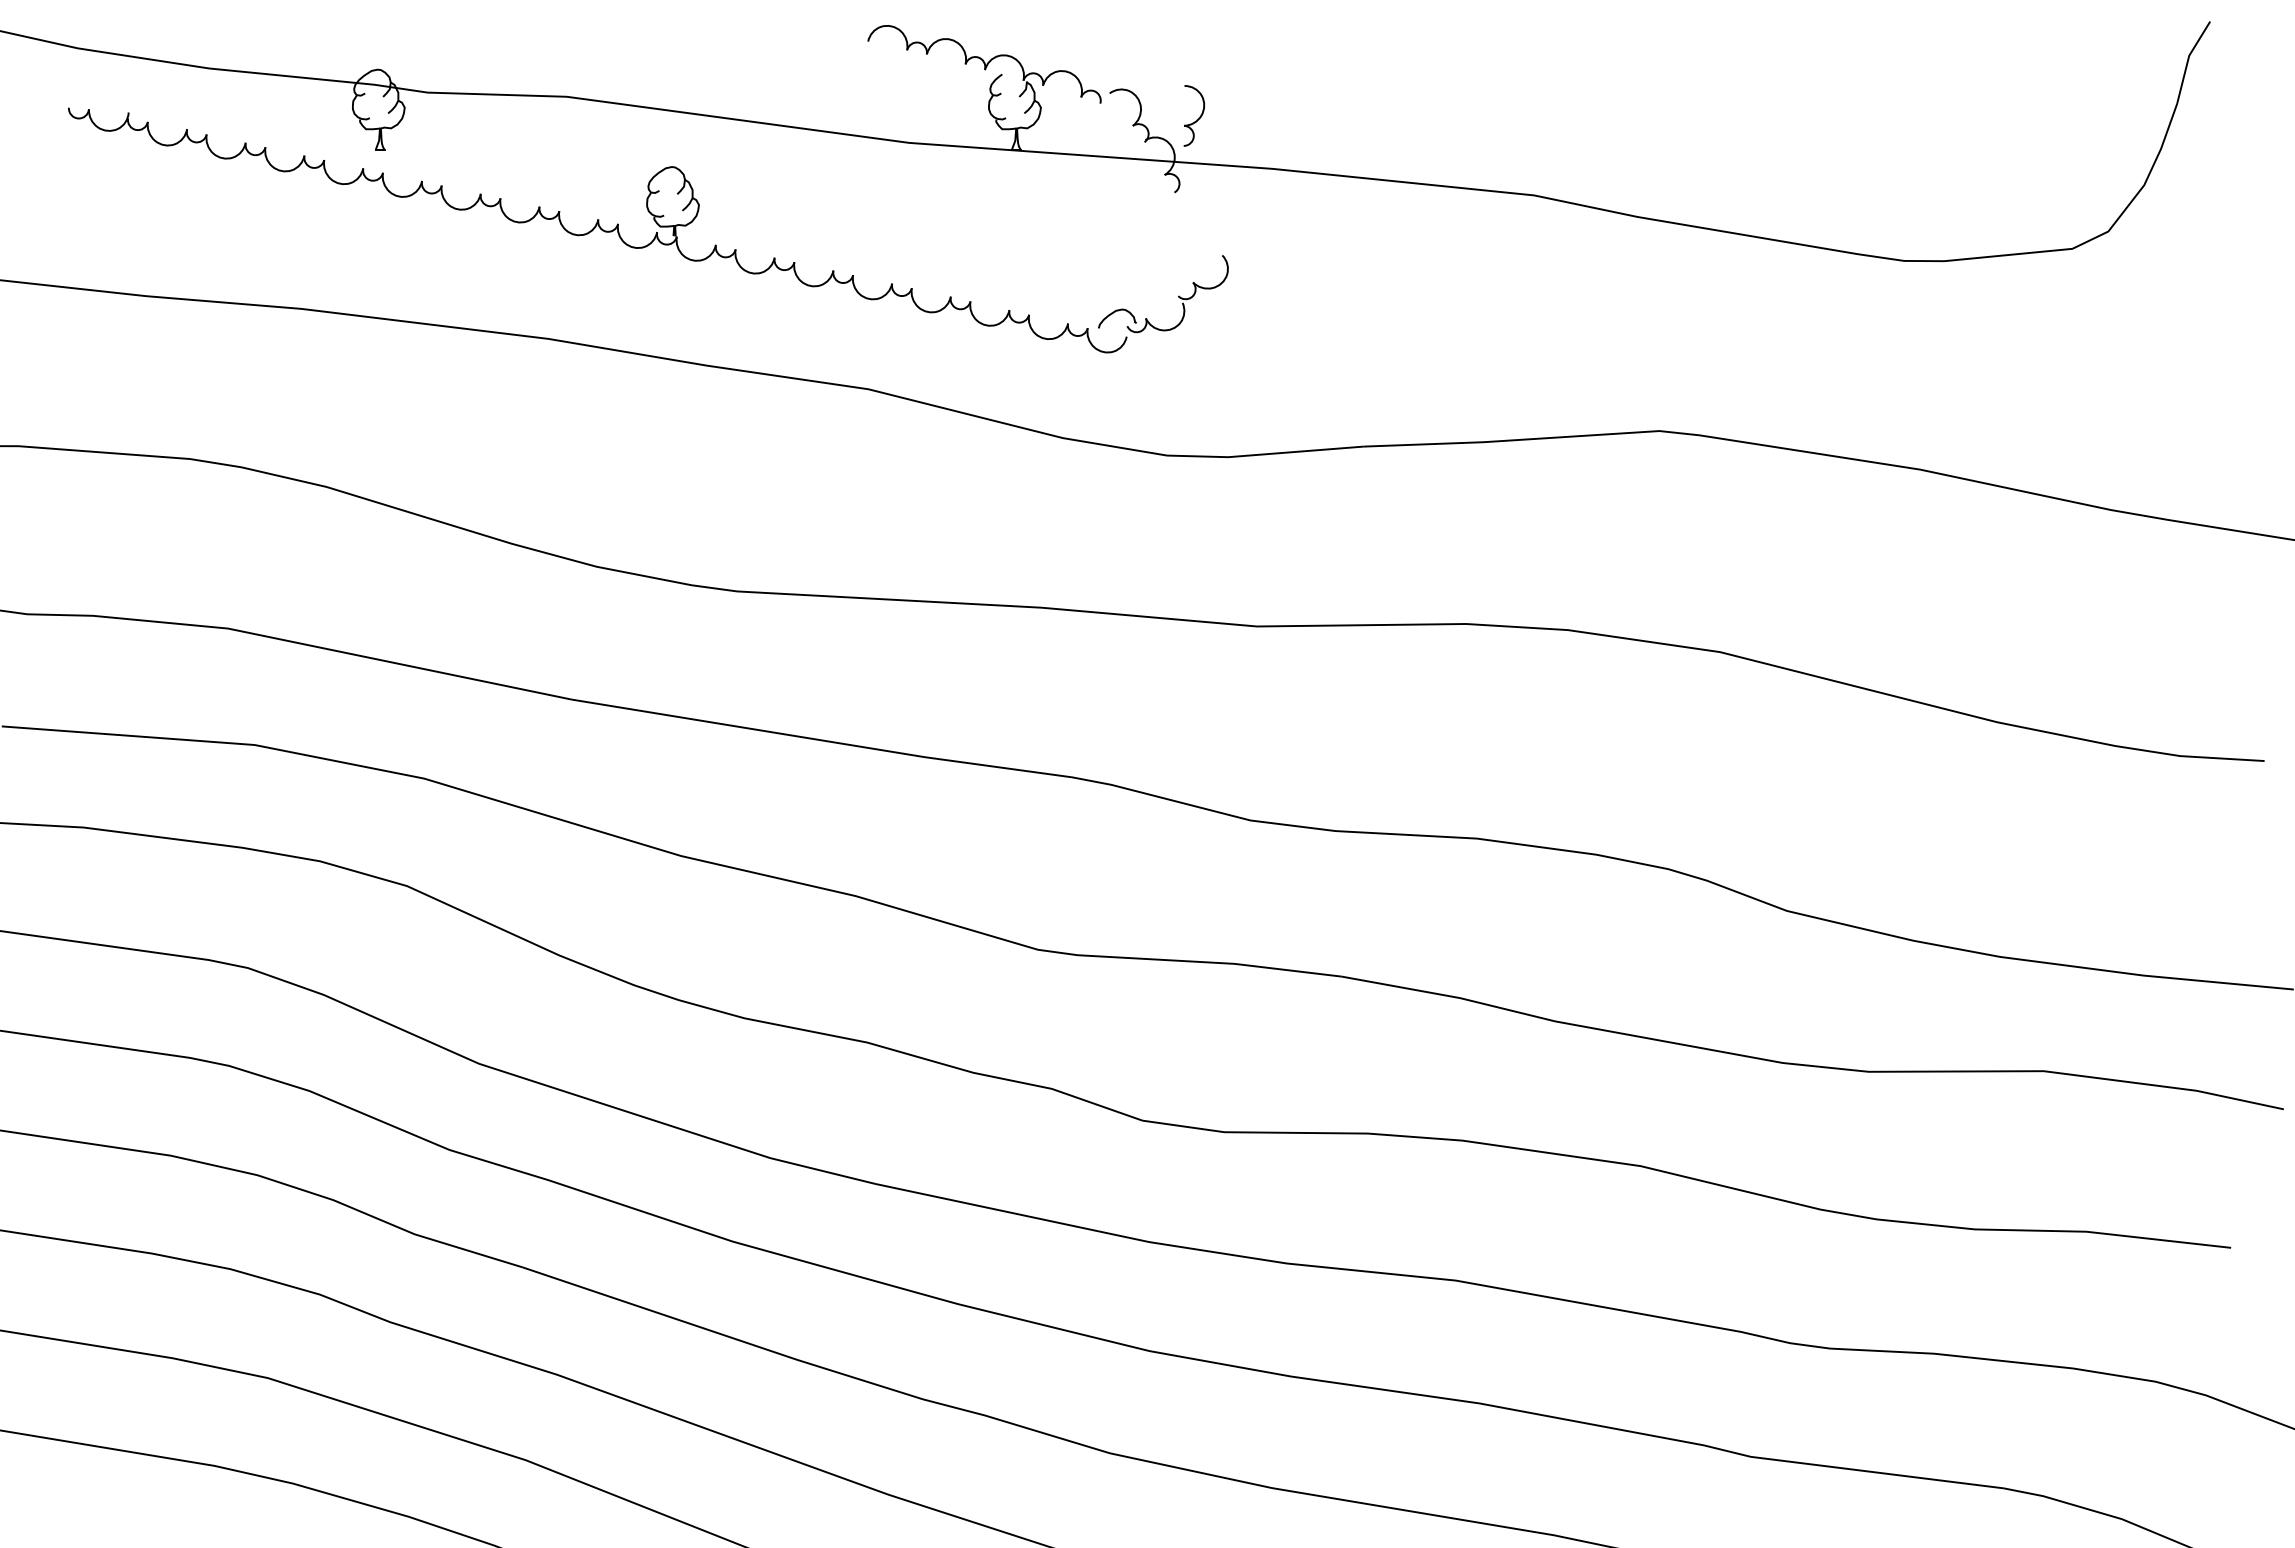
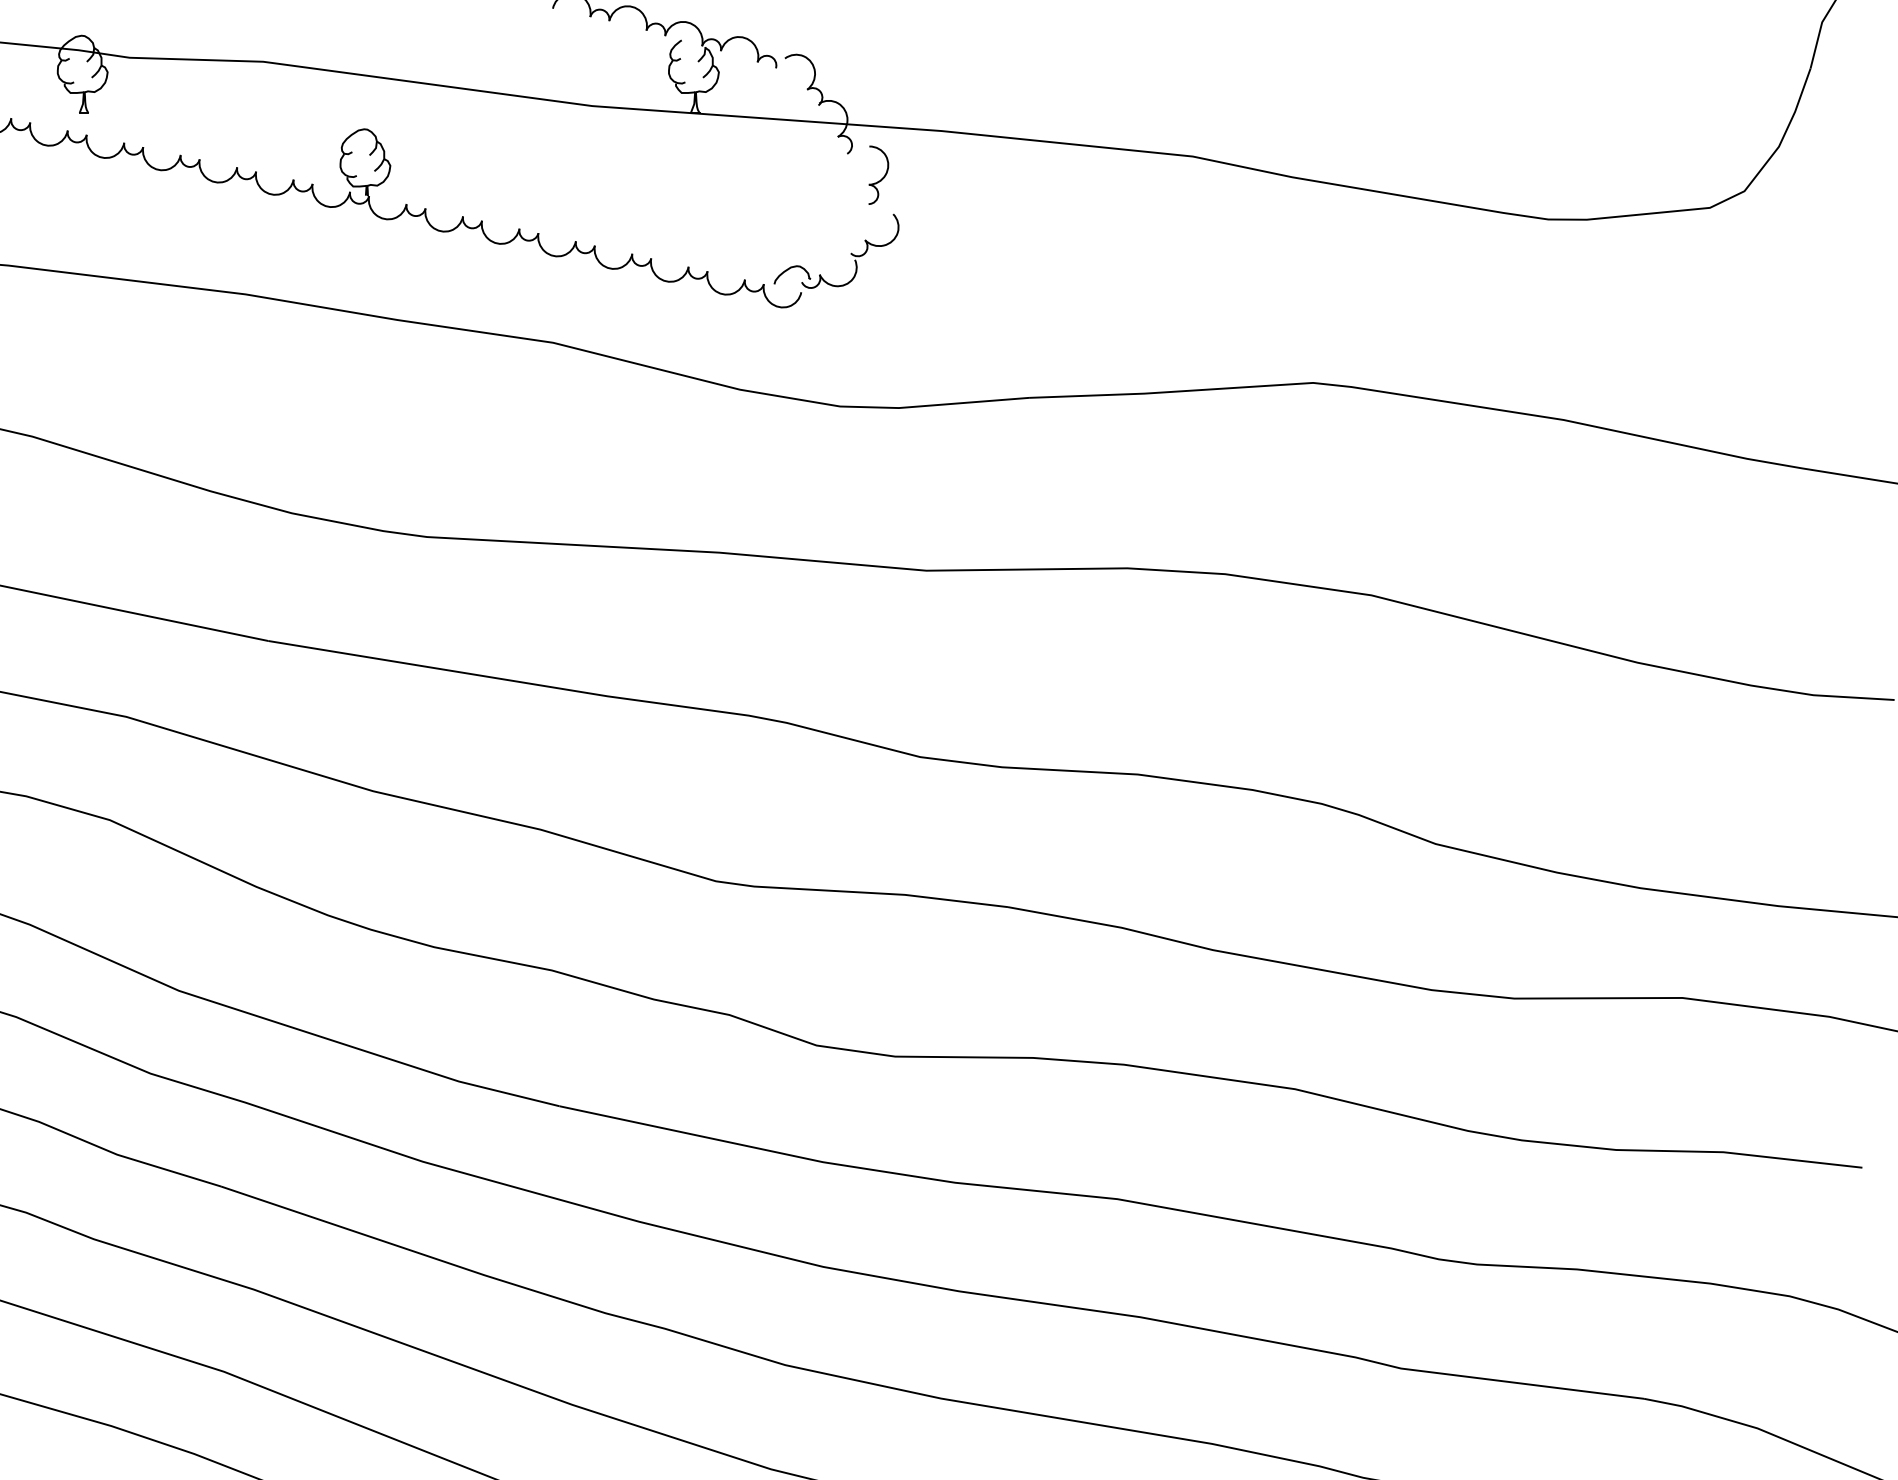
part: (1194, 115) -> (878, 174), moved

